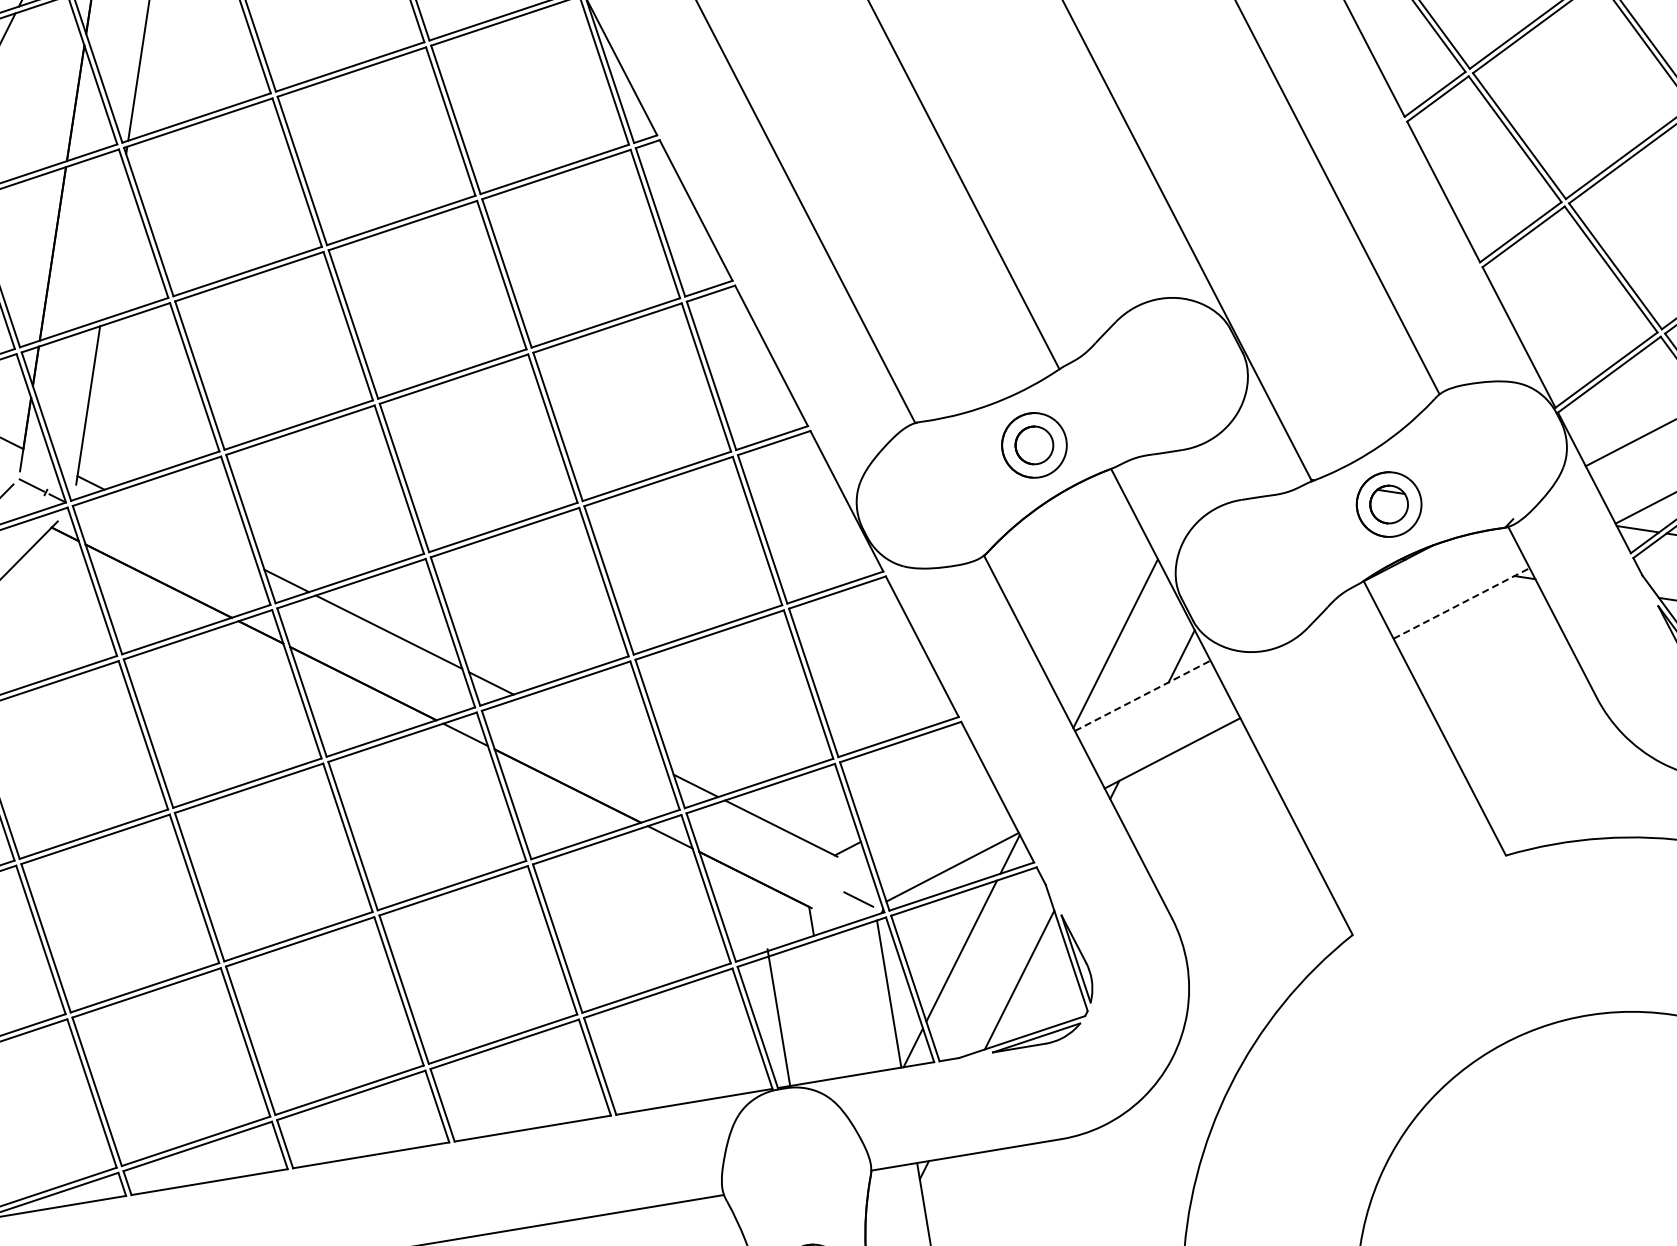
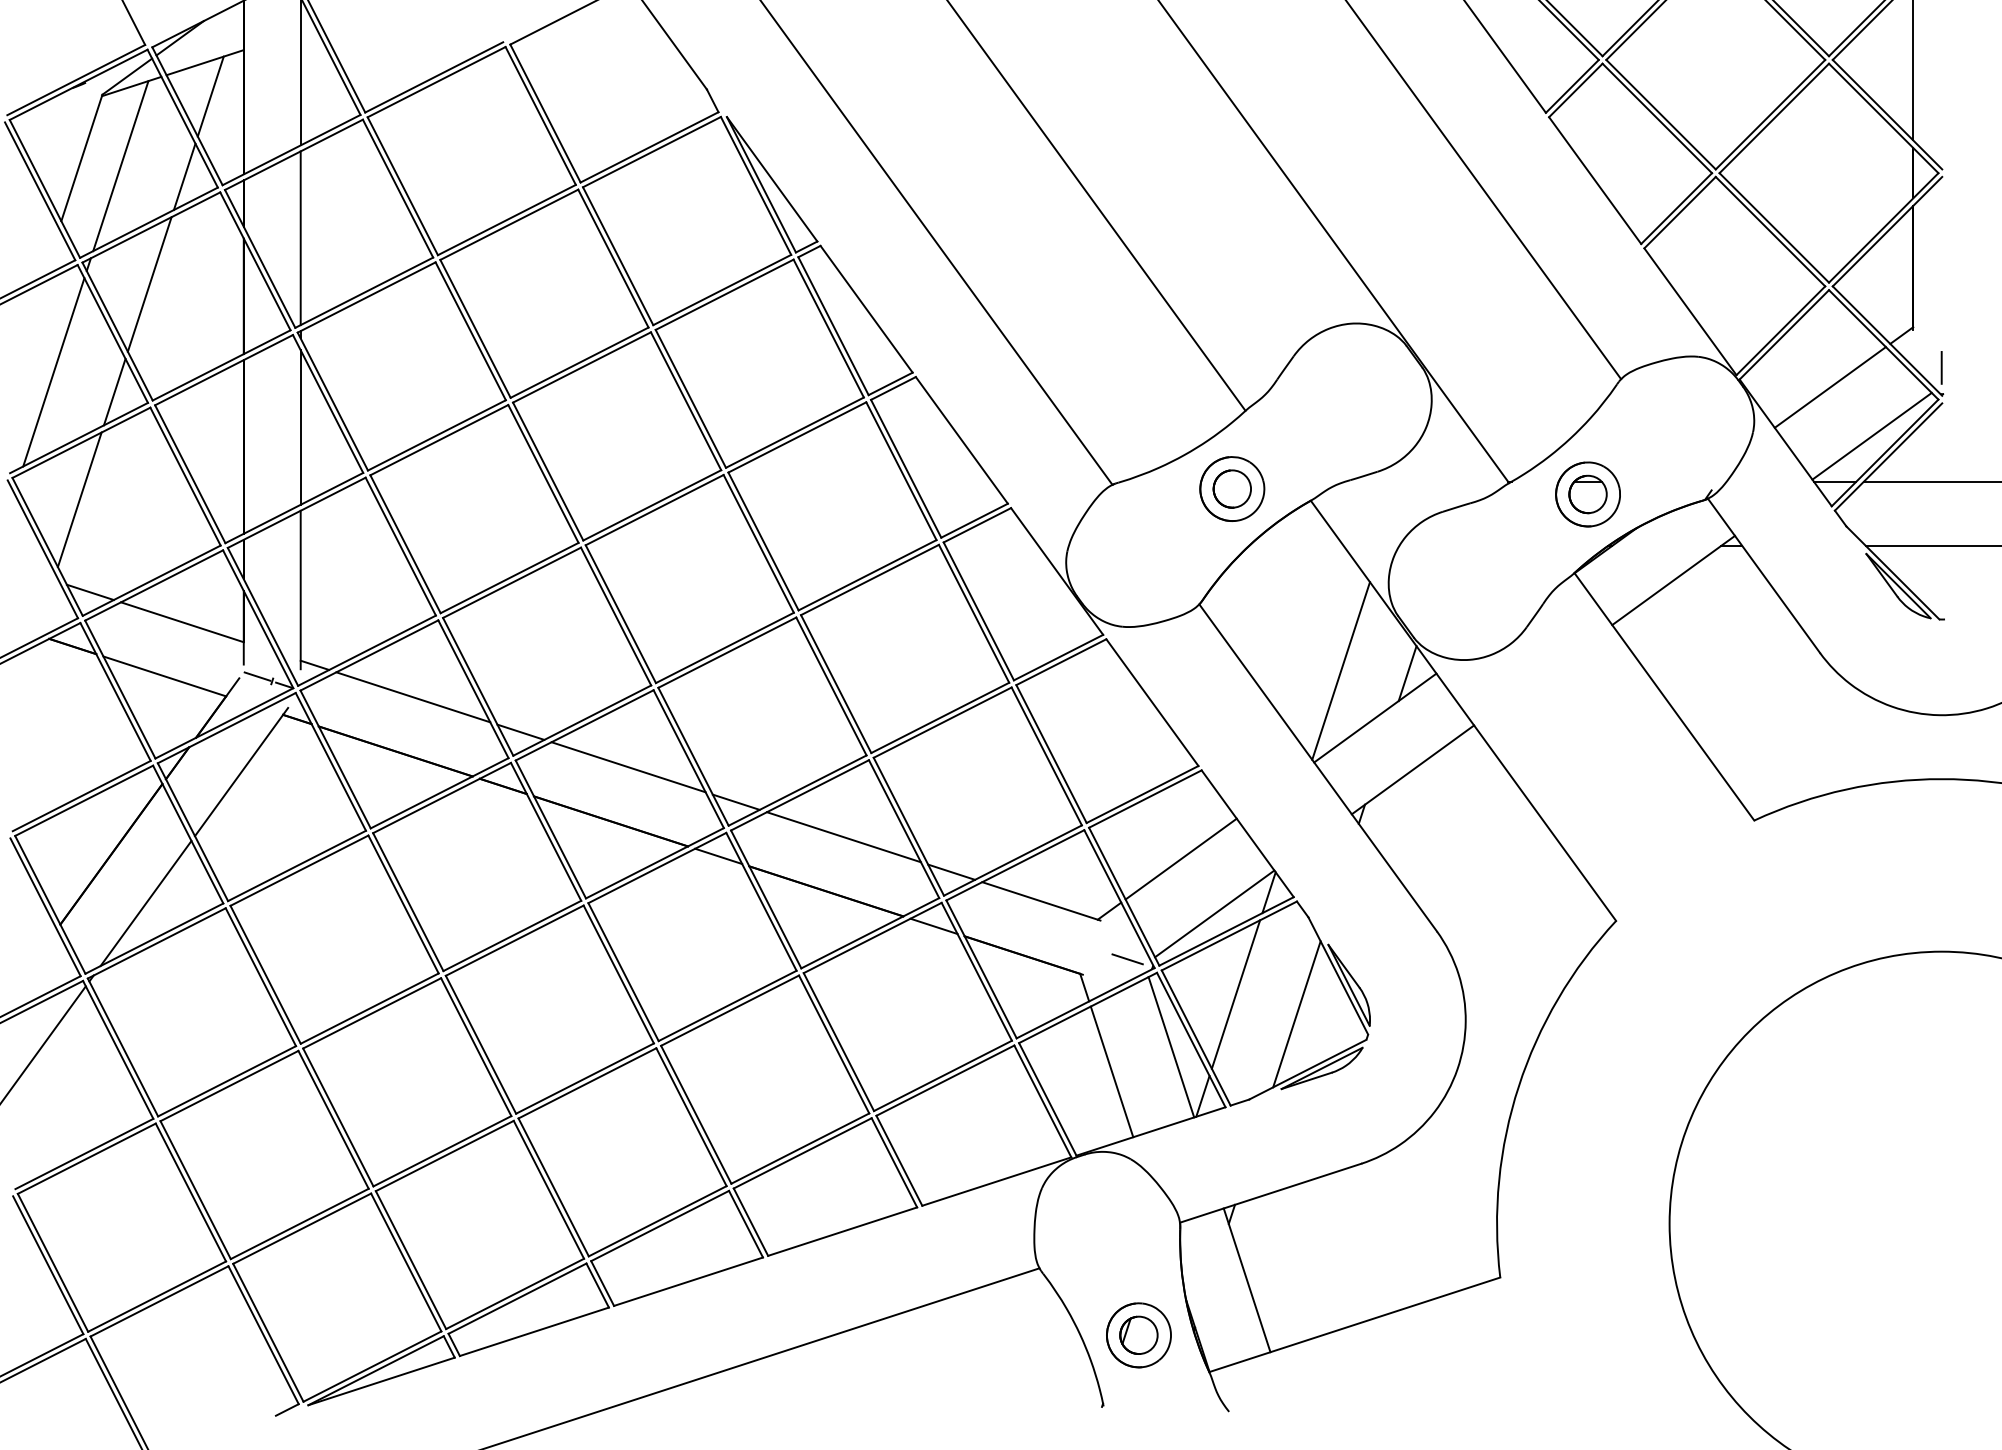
line: (112, 243) -> (300, 427), added
line: (184, 529) -> (413, 697), added
line: (1461, 603) -> (1673, 580), dashed -> solid
line: (1142, 696) -> (1375, 718), dashed -> solid
line: (593, 734) -> (843, 837), added
line: (926, 806) -> (1180, 858), added
line: (778, 1017) -> (1111, 1071), moved

